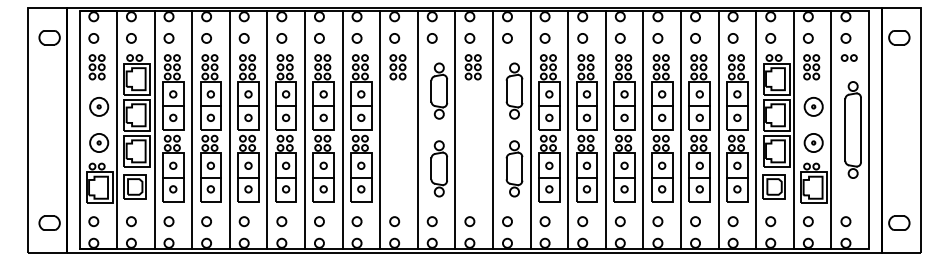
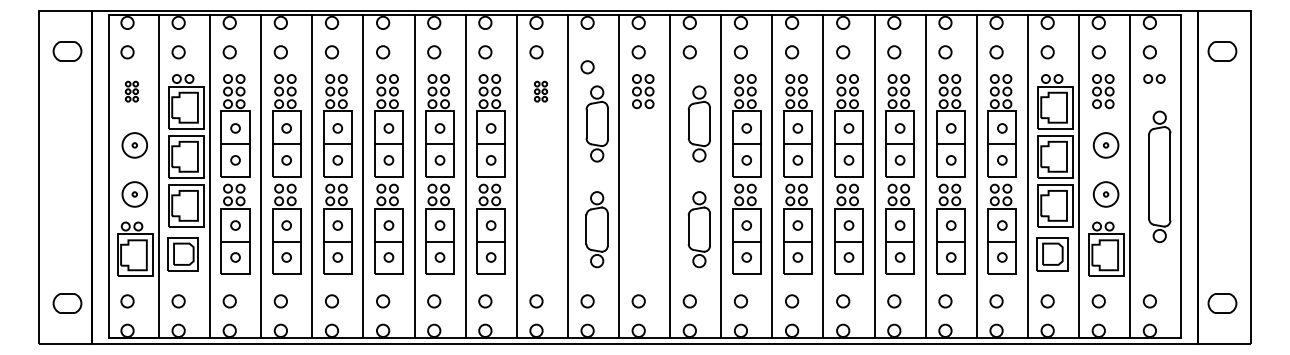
circle: (431, 38) -> (586, 67), moved
part: (96, 67) -> (131, 91), size x0.6
part: (397, 67) -> (540, 91), size x0.6

